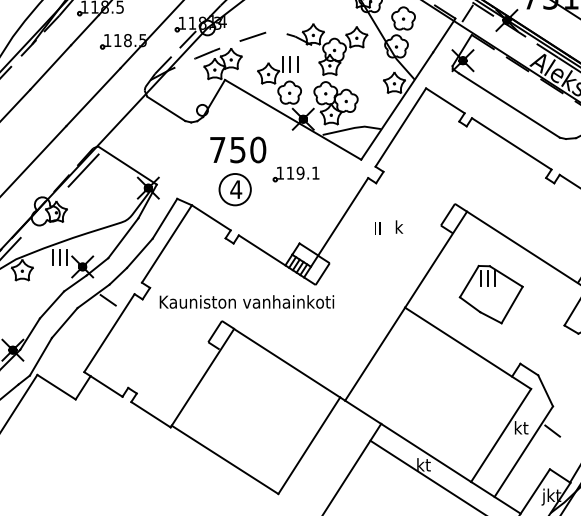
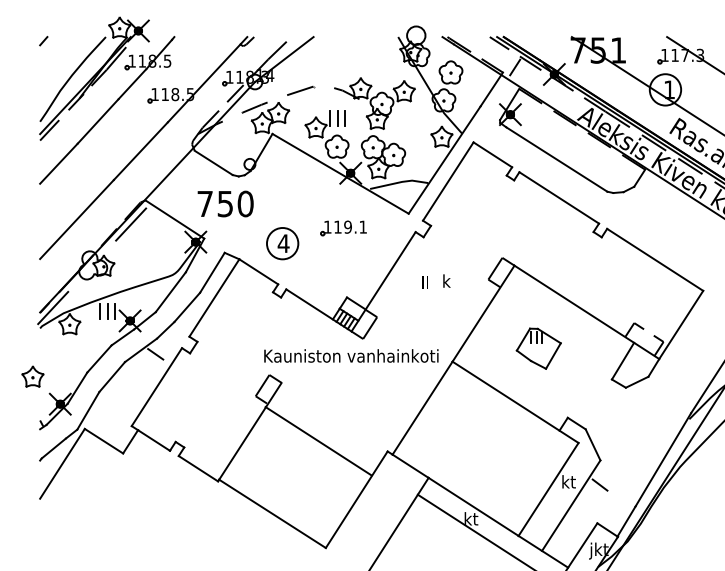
text: (238, 149) -> (225, 203), moved
part: (491, 294) -> (538, 348), size x0.7
text: (247, 301) -> (351, 355), moved
line: (287, 363) -> (318, 441), moved

